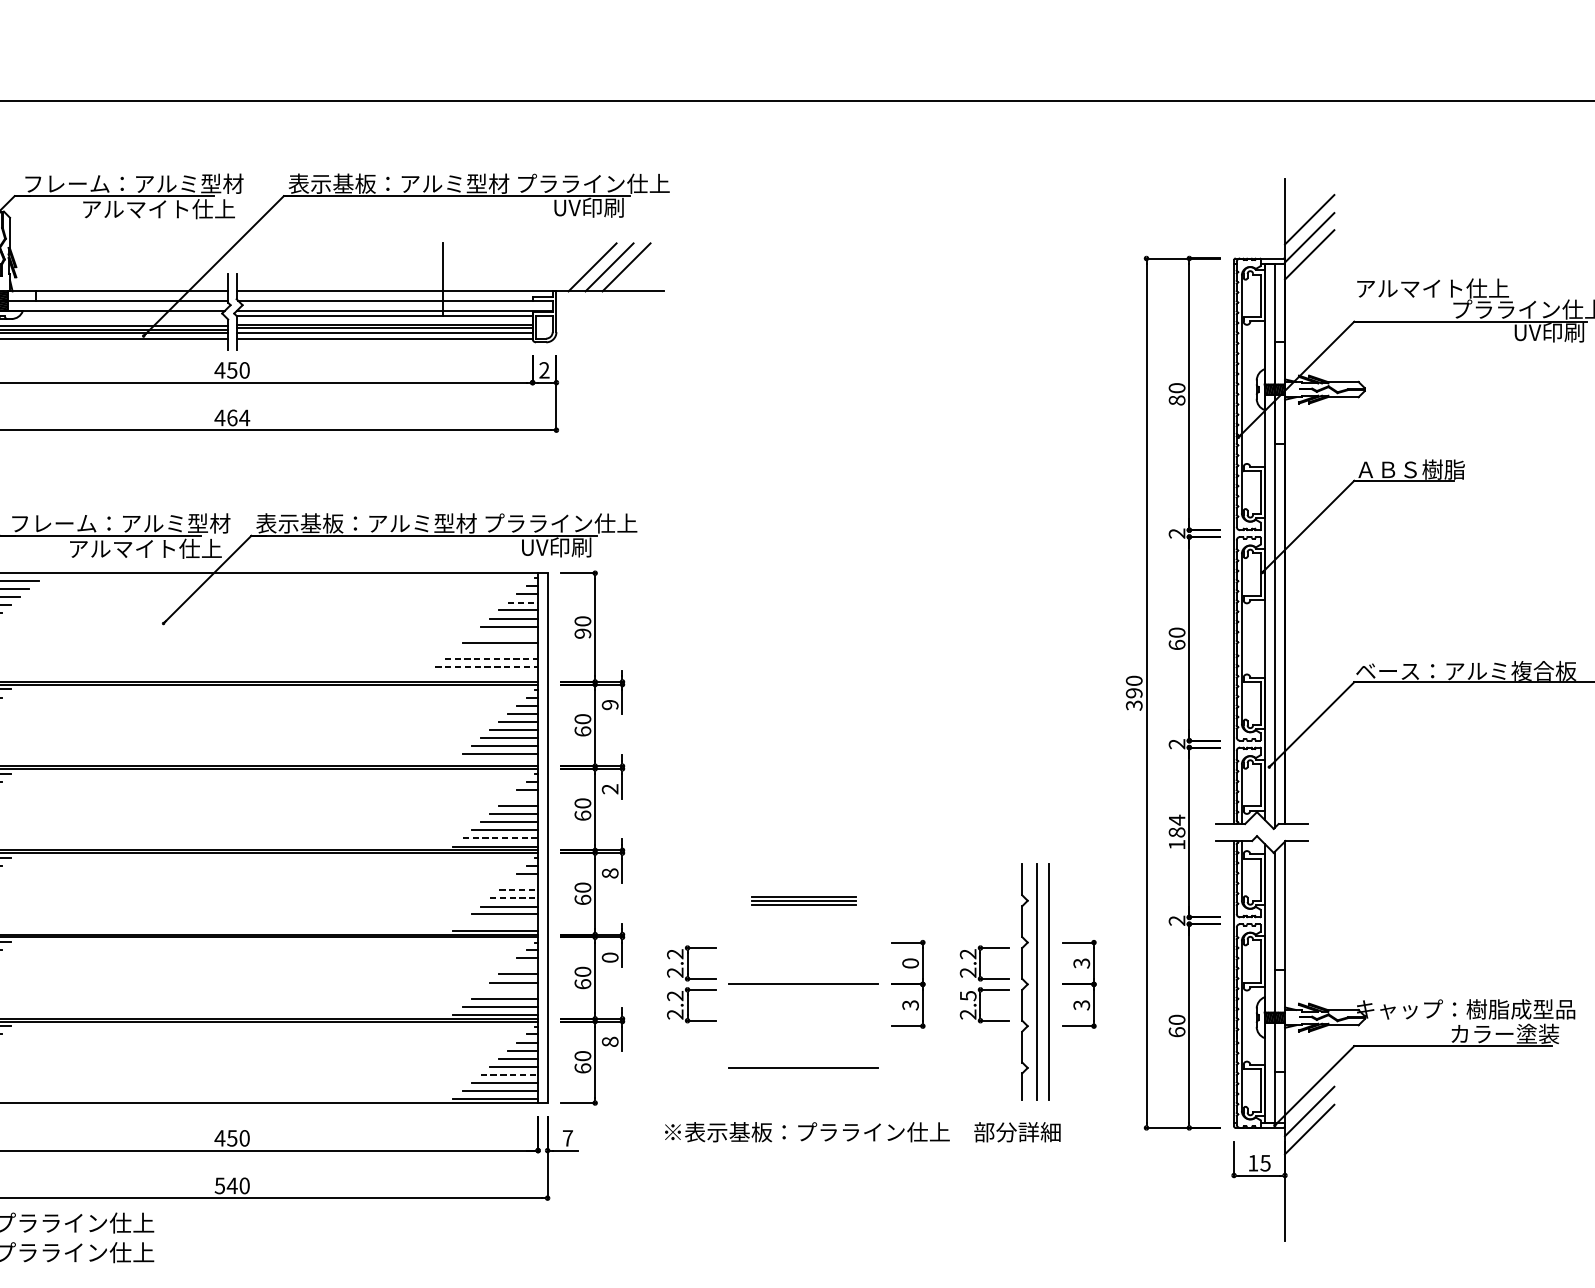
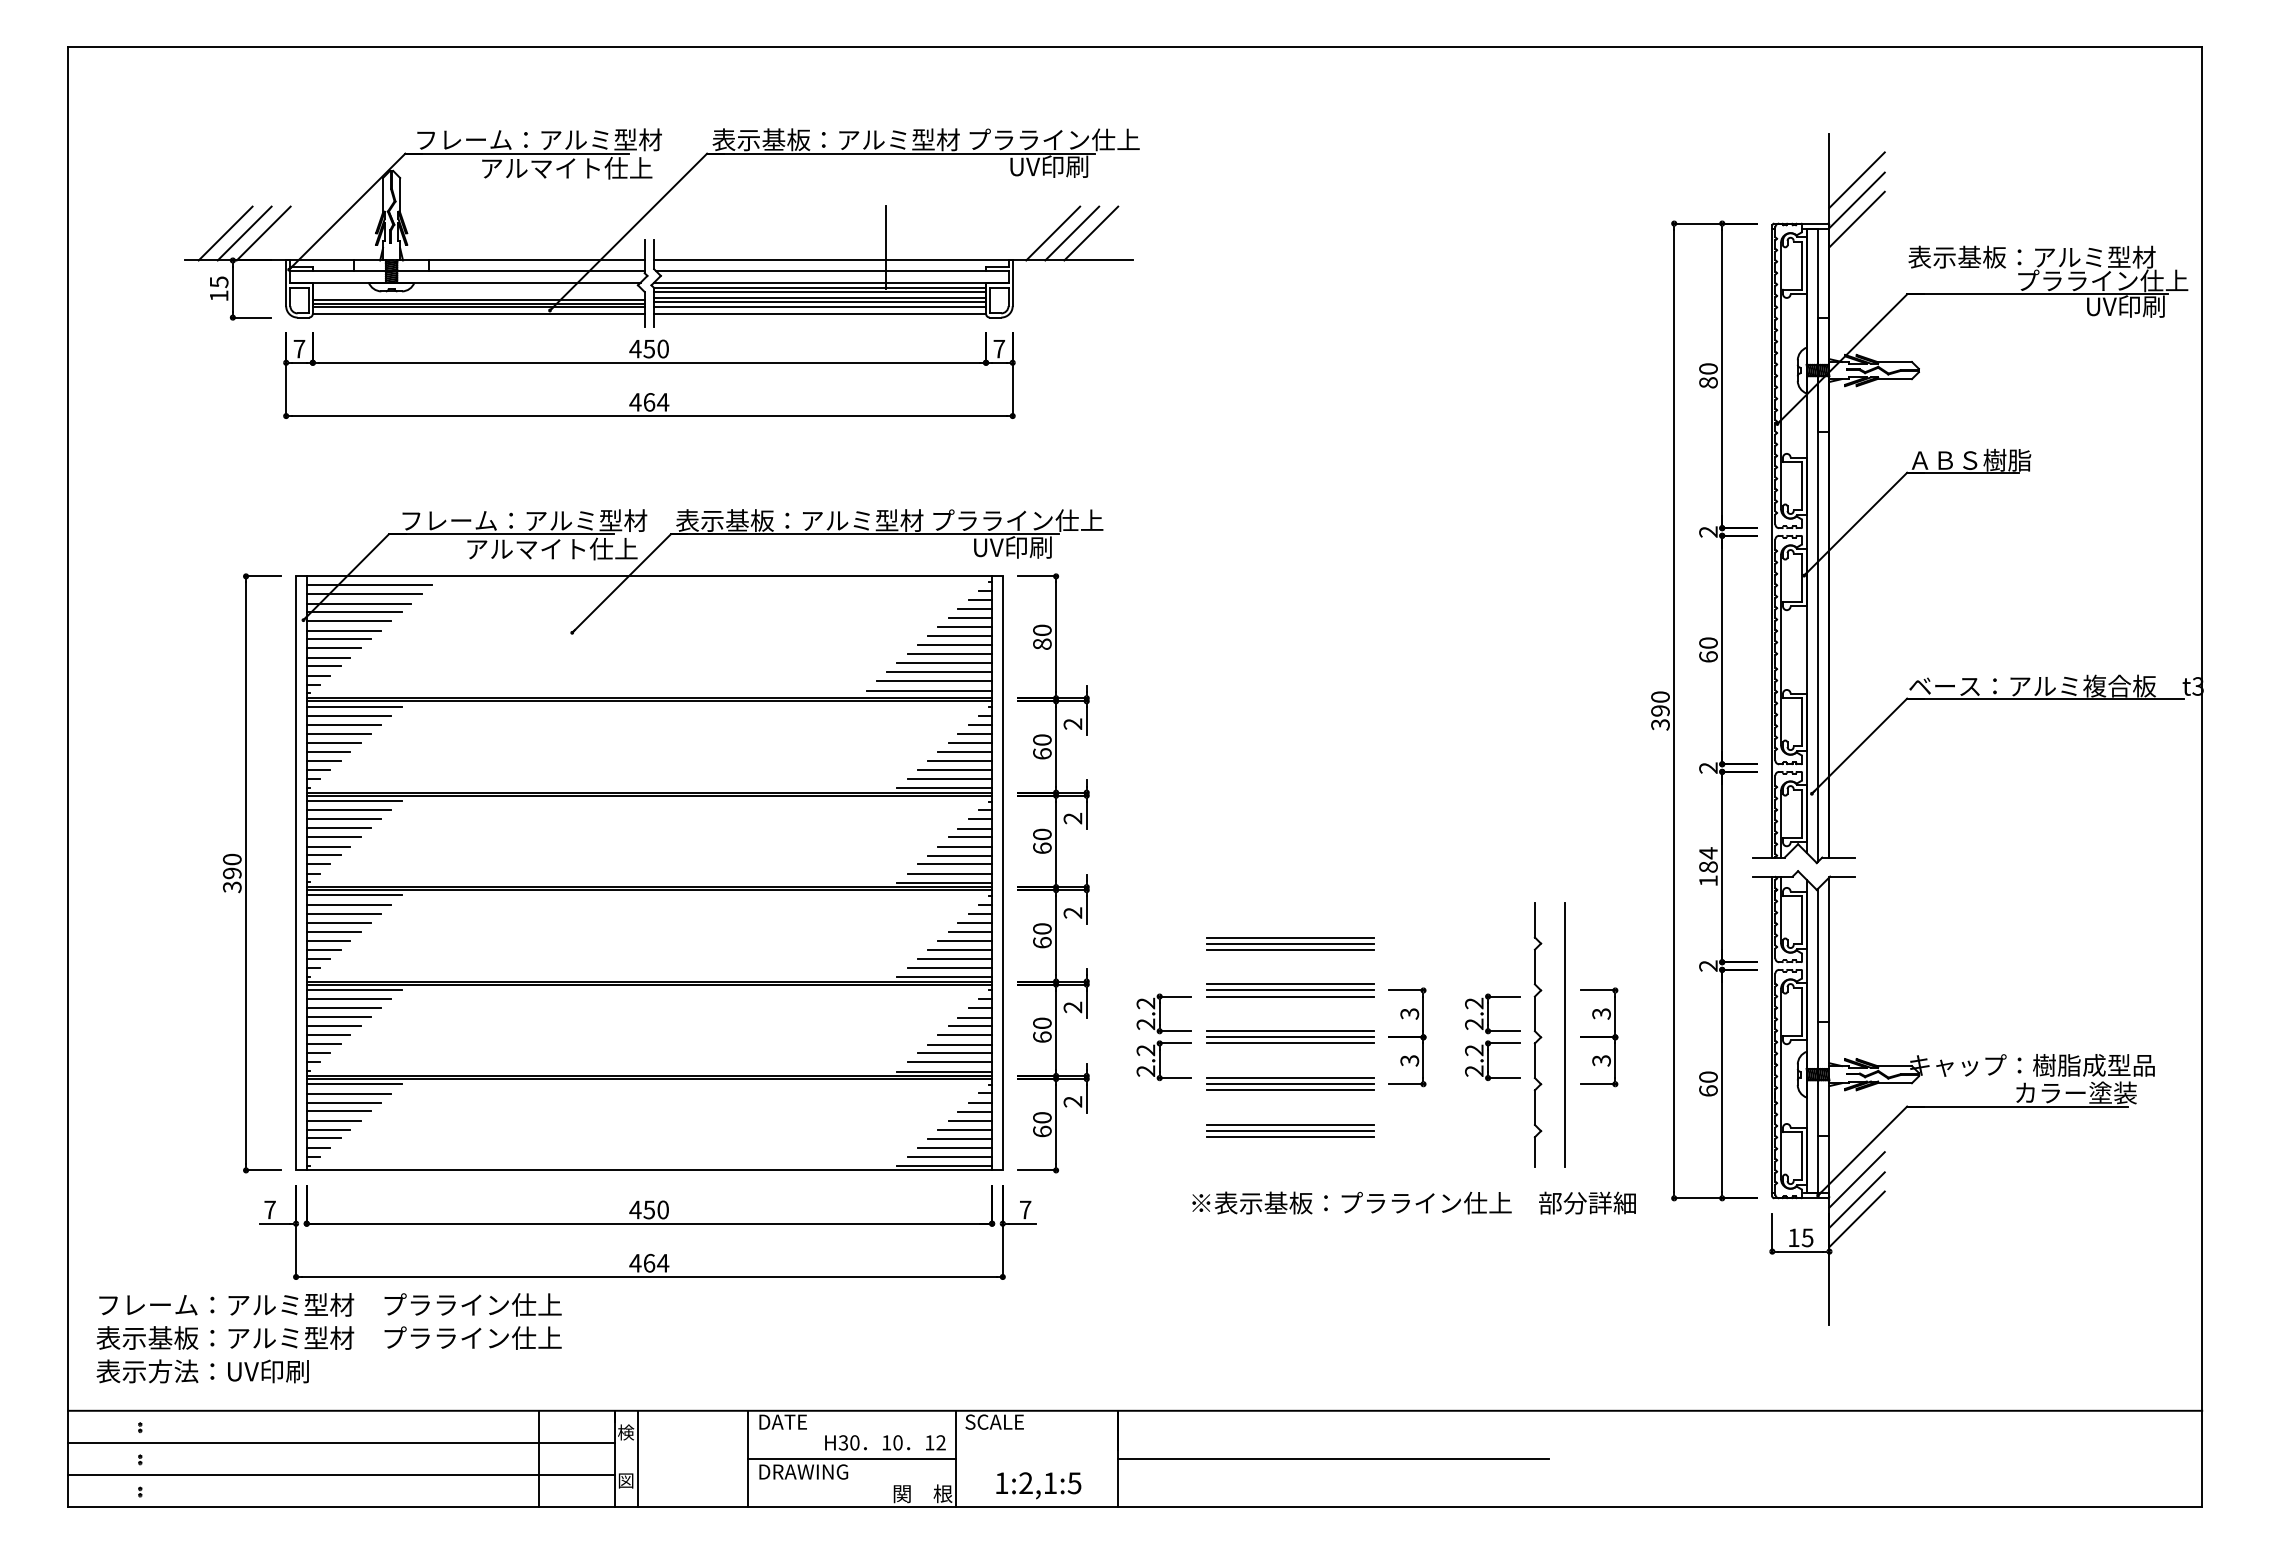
text: (1465, 287) -> (2031, 256), アルマイト仕上 -> 表示基板：アルミ型材
line: (385, 319) -> (820, 292), added
text: (544, 369) -> (999, 348), 2 -> 7
line: (523, 602) -> (975, 609), dashed -> solid
text: (583, 633) -> (1042, 643), 90 -> 80
line: (505, 634) -> (955, 645), added
line: (495, 650) -> (944, 663), added
line: (492, 658) -> (940, 672), dashed -> solid
line: (486, 666) -> (934, 681), dashed -> solid
line: (482, 674) -> (929, 690), added
text: (610, 704) -> (1073, 723), 9 -> 2
line: (495, 762) -> (944, 788), added
line: (523, 798) -> (975, 828), added
line: (500, 838) -> (950, 873), dashed -> solid
text: (609, 873) -> (1072, 912), 8 -> 2
line: (523, 882) -> (975, 923), added
line: (518, 889) -> (970, 931), dashed -> solid
line: (514, 897) -> (965, 940), dashed -> solid
part: (804, 900) -> (1290, 943), size x1.43
line: (500, 922) -> (949, 968), added
part: (804, 942) -> (1290, 990), added
text: (609, 957) -> (1072, 1007), 0 -> 2
text: (910, 963) -> (1409, 1013), 0 -> 3
line: (523, 966) -> (975, 1017), added
line: (803, 979) -> (1289, 1031), added
line: (1036, 981) -> (1550, 1034), removed
line: (803, 989) -> (1289, 1043), added
line: (508, 990) -> (959, 1044), added
text: (968, 996) -> (1474, 1050), 2.5 -> 2.2
part: (804, 1025) -> (1290, 1083), added
text: (609, 1041) -> (1072, 1101), 8 -> 2
line: (803, 1062) -> (1289, 1124), added
line: (803, 1073) -> (1289, 1137), added
line: (509, 1075) -> (960, 1139), dashed -> solid
text: (862, 1131) -> (1413, 1202), moved
line: (1309, 1146) -> (1856, 1219), added
text: (232, 1185) -> (649, 1262), 540 -> 464

